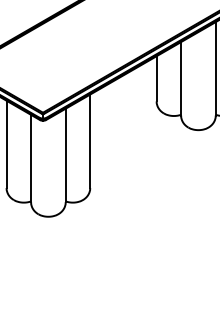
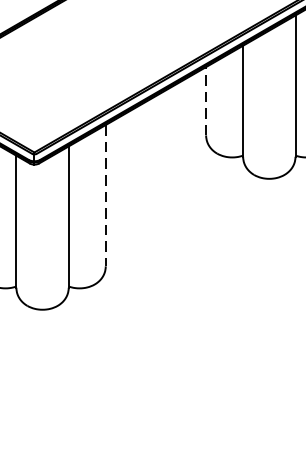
line: (156, 78) -> (205, 100), solid -> dashed
line: (90, 141) -> (106, 195), solid -> dashed

